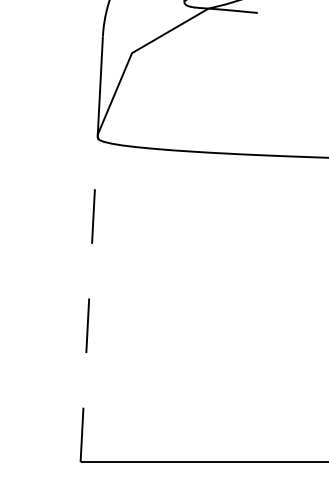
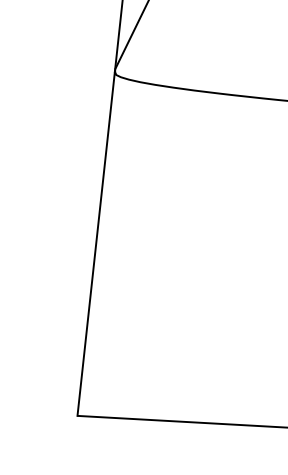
line: (89, 299) -> (96, 243), dashed -> solid

